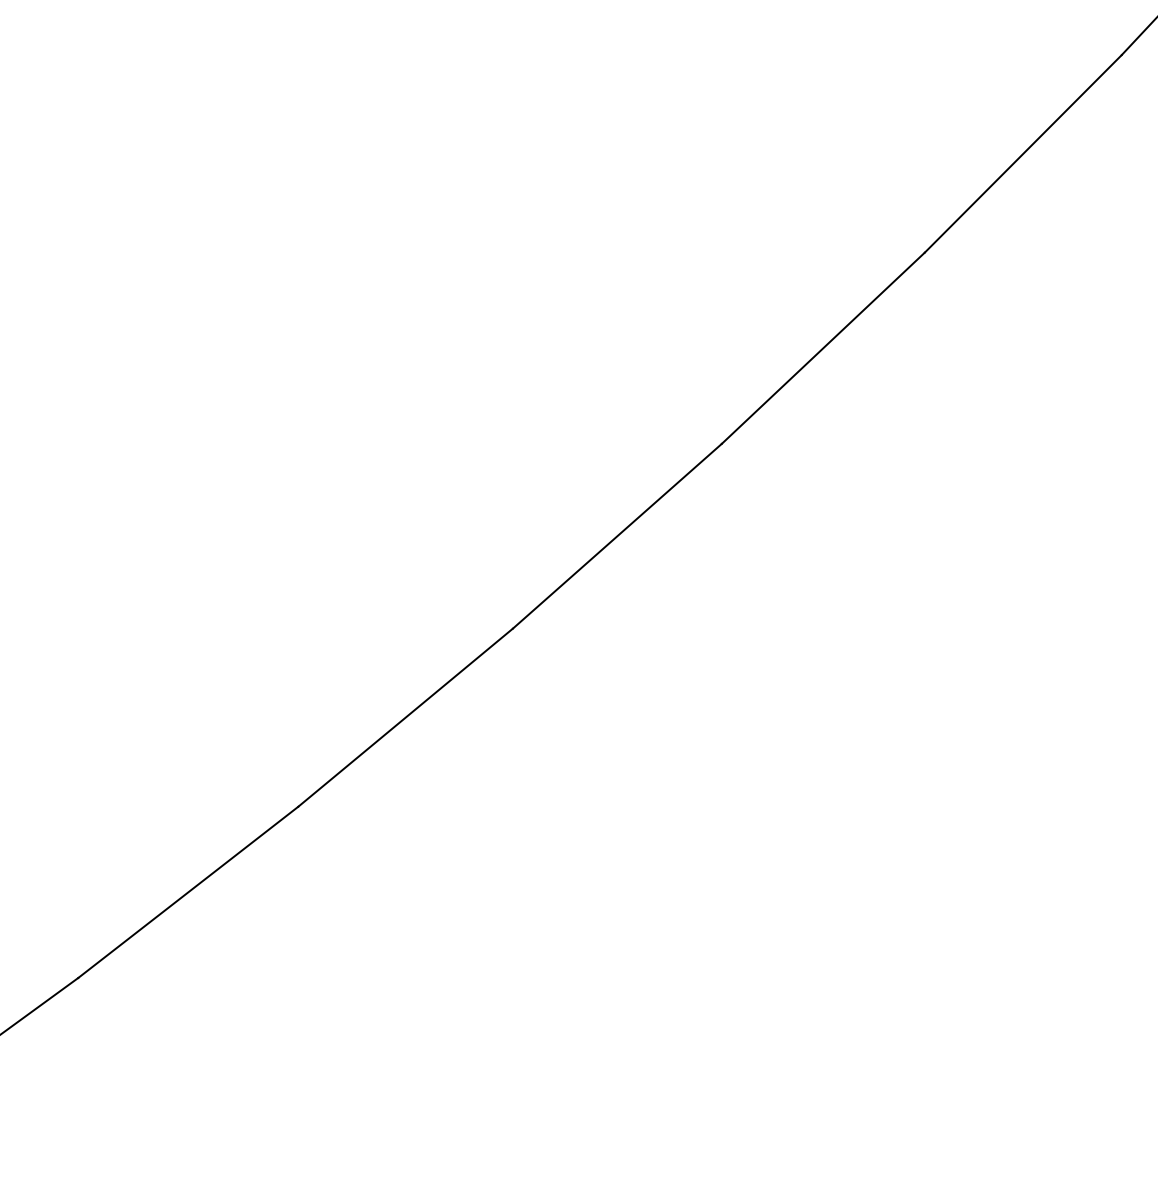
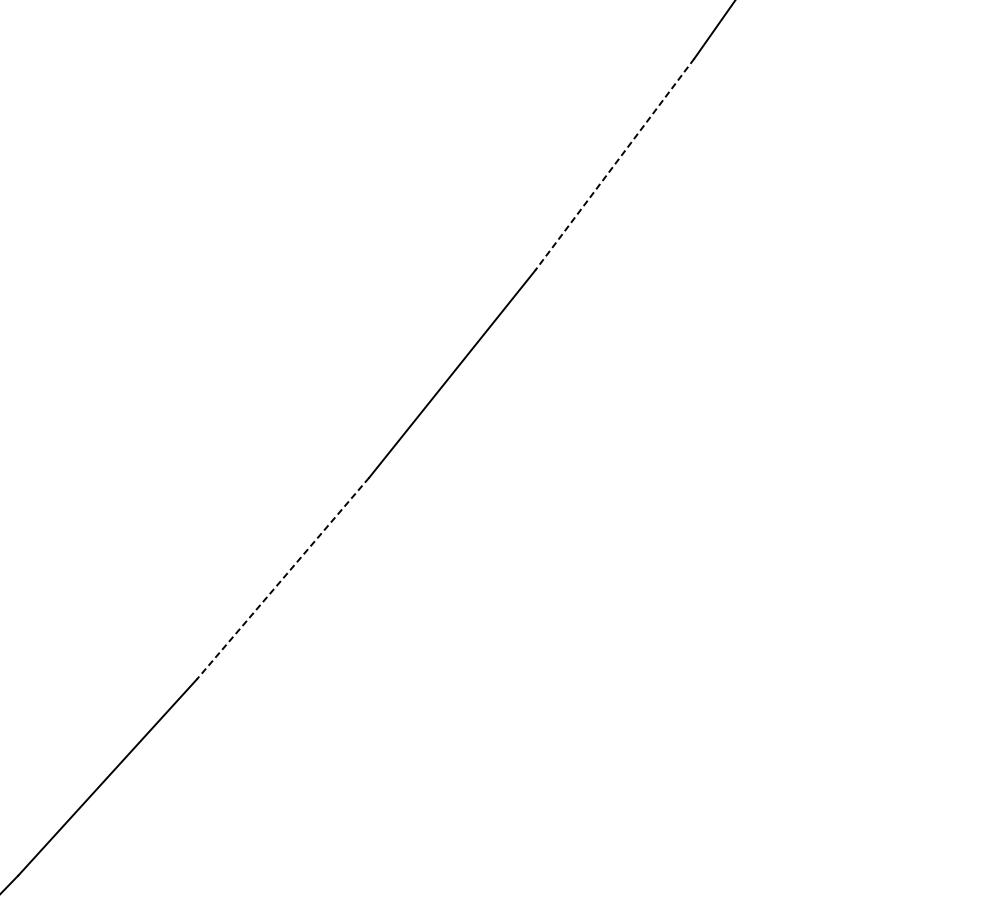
line: (822, 348) -> (614, 164), solid -> dashed
line: (405, 717) -> (282, 578), solid -> dashed

